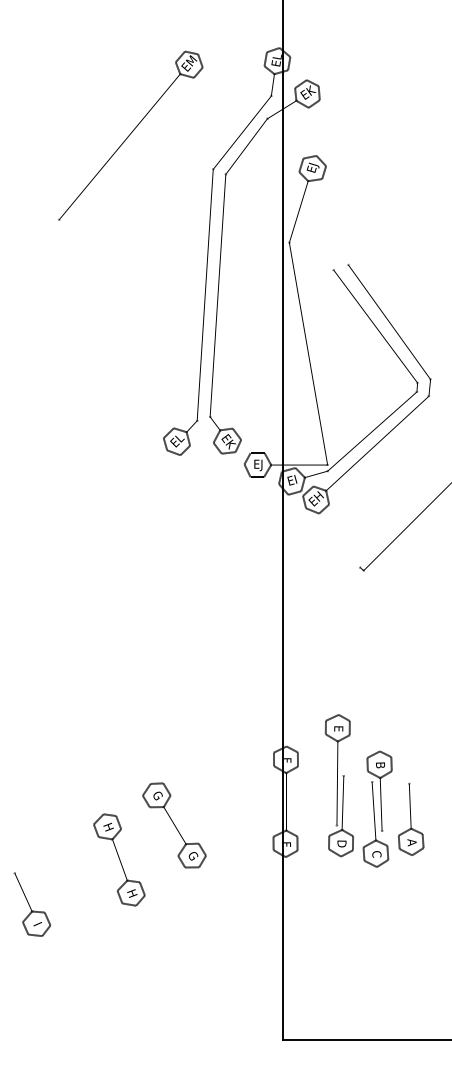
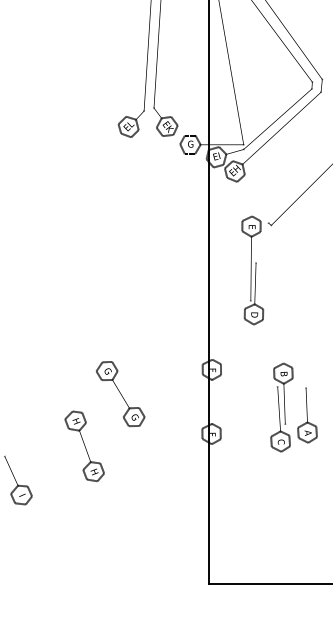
text: (258, 465) -> (190, 145), EJ -> G
part: (338, 785) -> (252, 270), moved
part: (174, 825) -> (120, 394), moved

